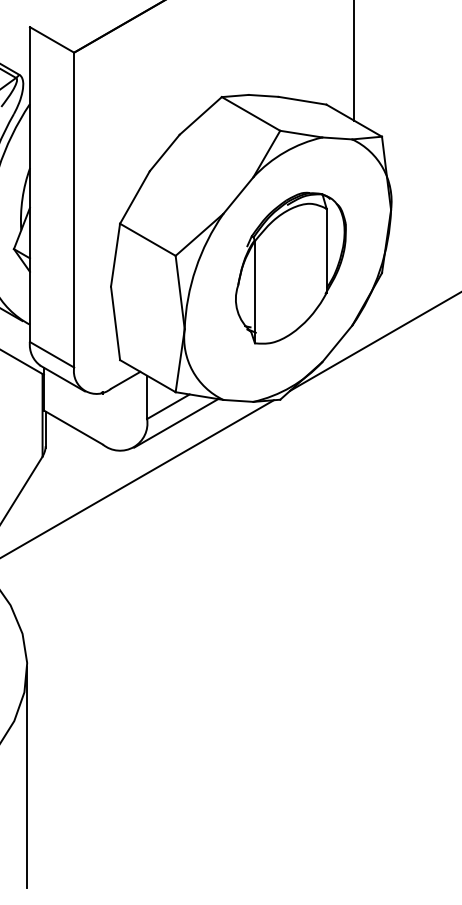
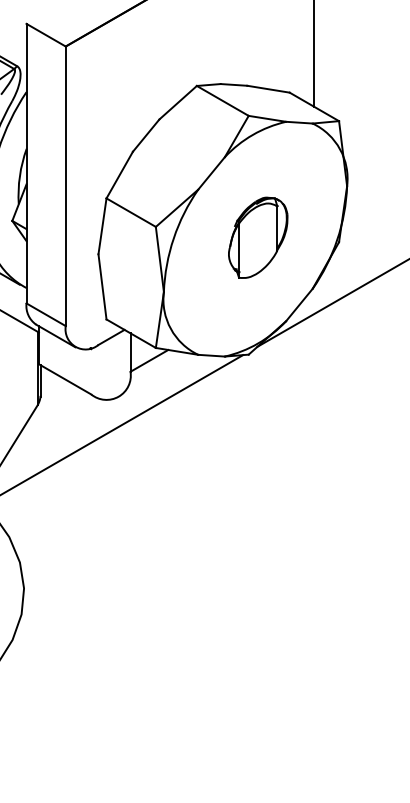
part: (290, 267) -> (257, 237), size x0.6
line: (176, 423) -> (156, 375), removed
line: (27, 777) -> (24, 690), removed

